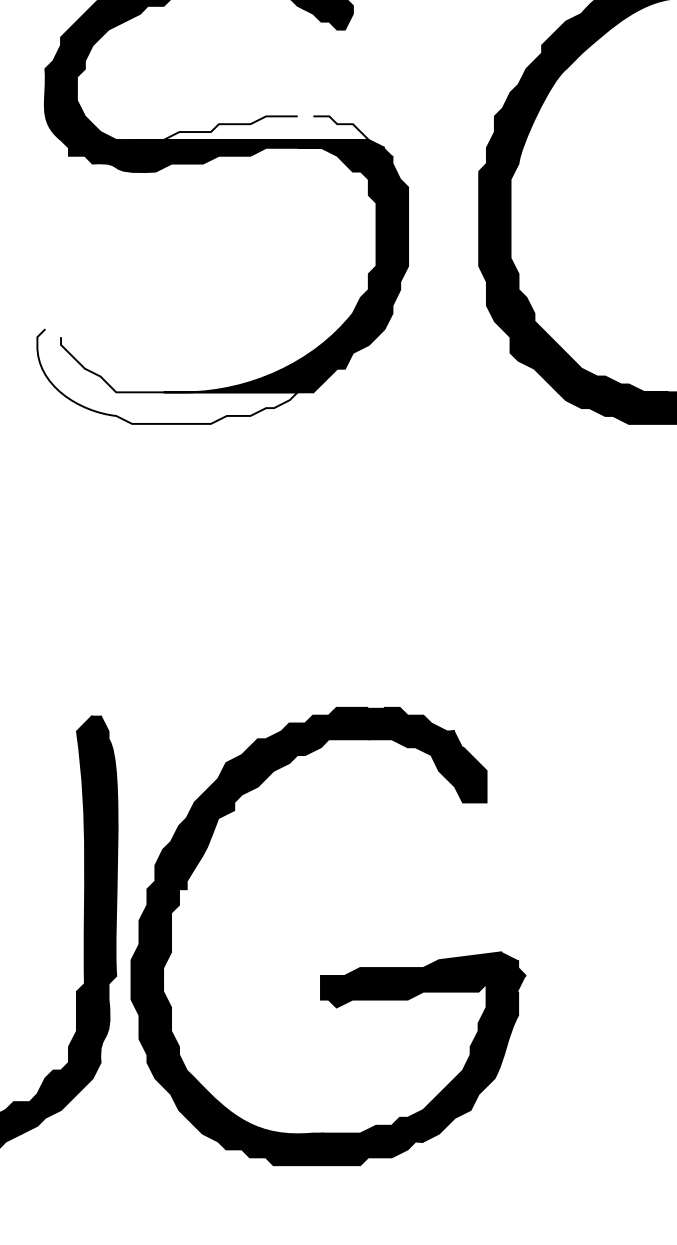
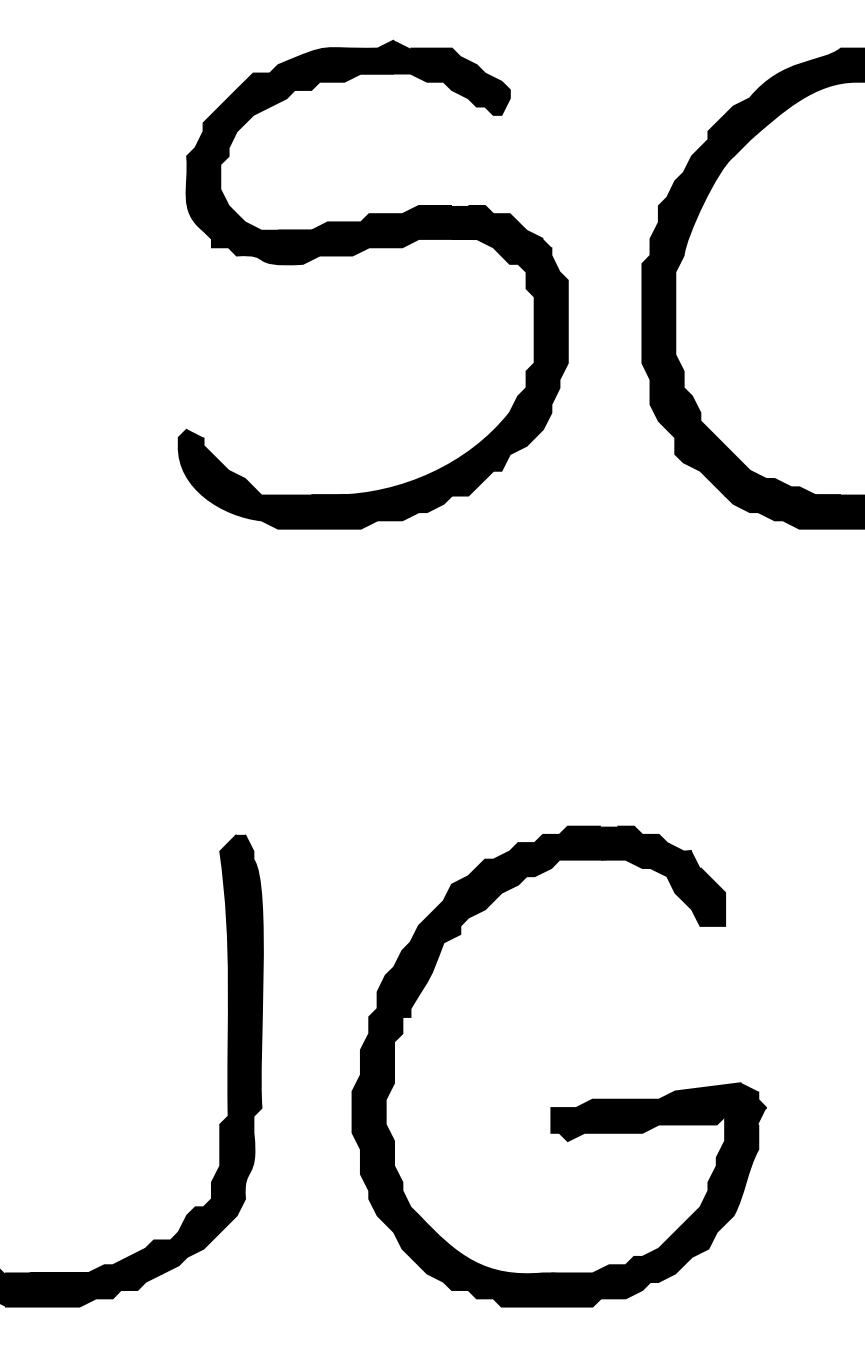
fill: (250, 127) -> (402, 217), added
fill: (166, 376) -> (314, 478), added
part: (327, 975) -> (558, 1107), moved

